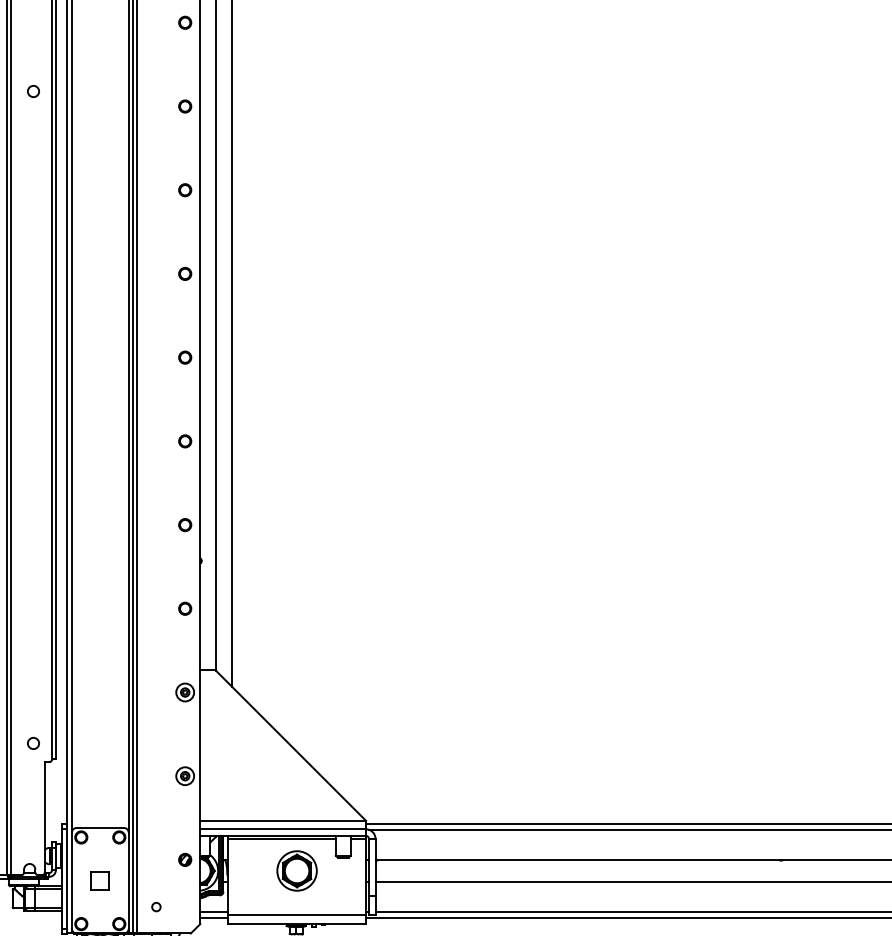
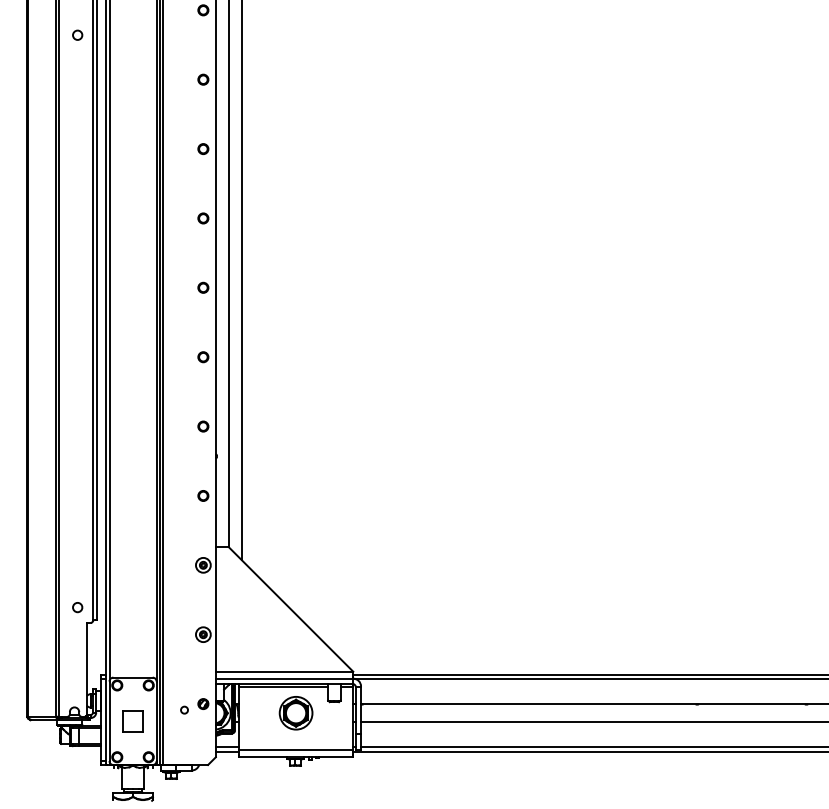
circle: (33, 90) -> (77, 34), moved
part: (99, 880) -> (132, 721), size x1.4
circle: (156, 906) -> (184, 709), moved

